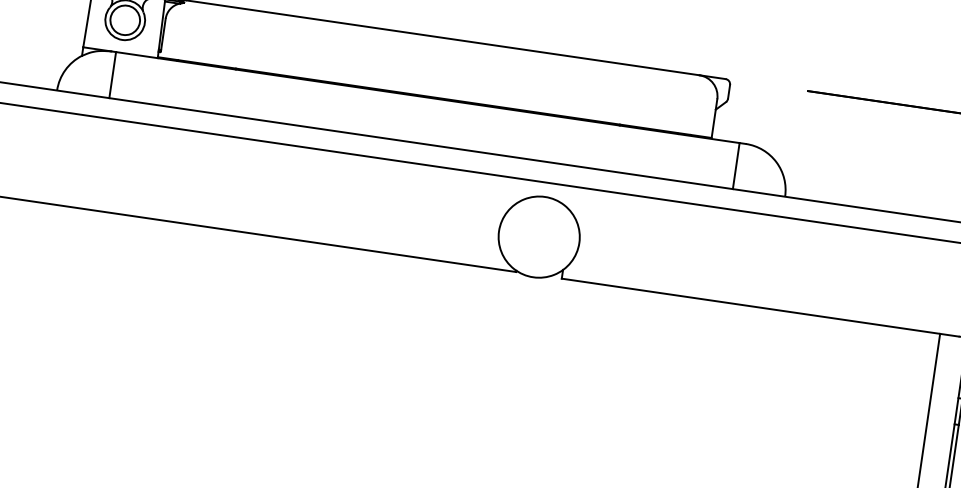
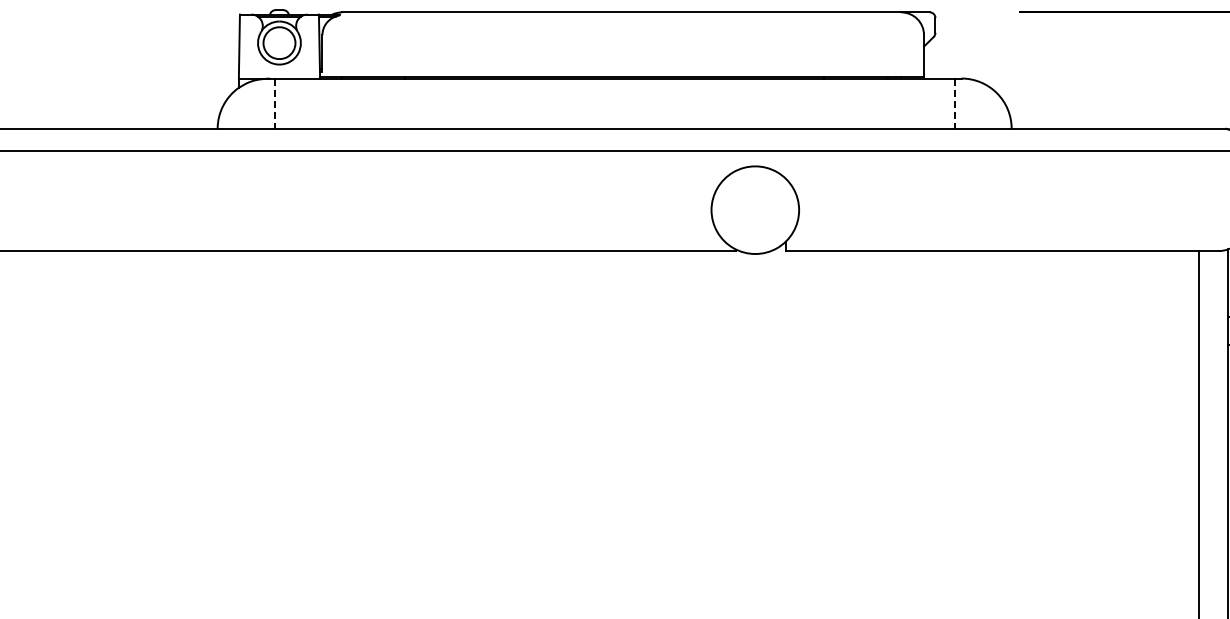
line: (112, 75) -> (274, 104), solid -> dashed
line: (735, 166) -> (954, 104), solid -> dashed

